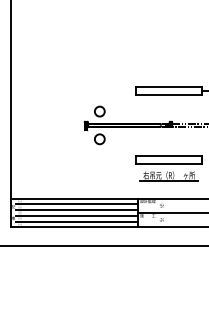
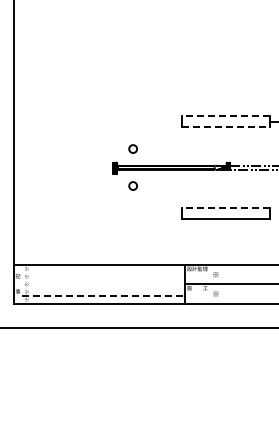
line: (168, 87) -> (225, 116), solid -> dashed
line: (168, 95) -> (225, 127), solid -> dashed
circle: (99, 111) -> (132, 148), size x0.6
circle: (99, 138) -> (132, 185), size x0.6
line: (168, 156) -> (225, 208), solid -> dashed
part: (168, 175) -> (225, 234), removed
line: (76, 204) -> (102, 272), removed
line: (76, 210) -> (102, 280), removed
line: (76, 216) -> (102, 288), removed
line: (77, 221) -> (103, 295), solid -> dashed

